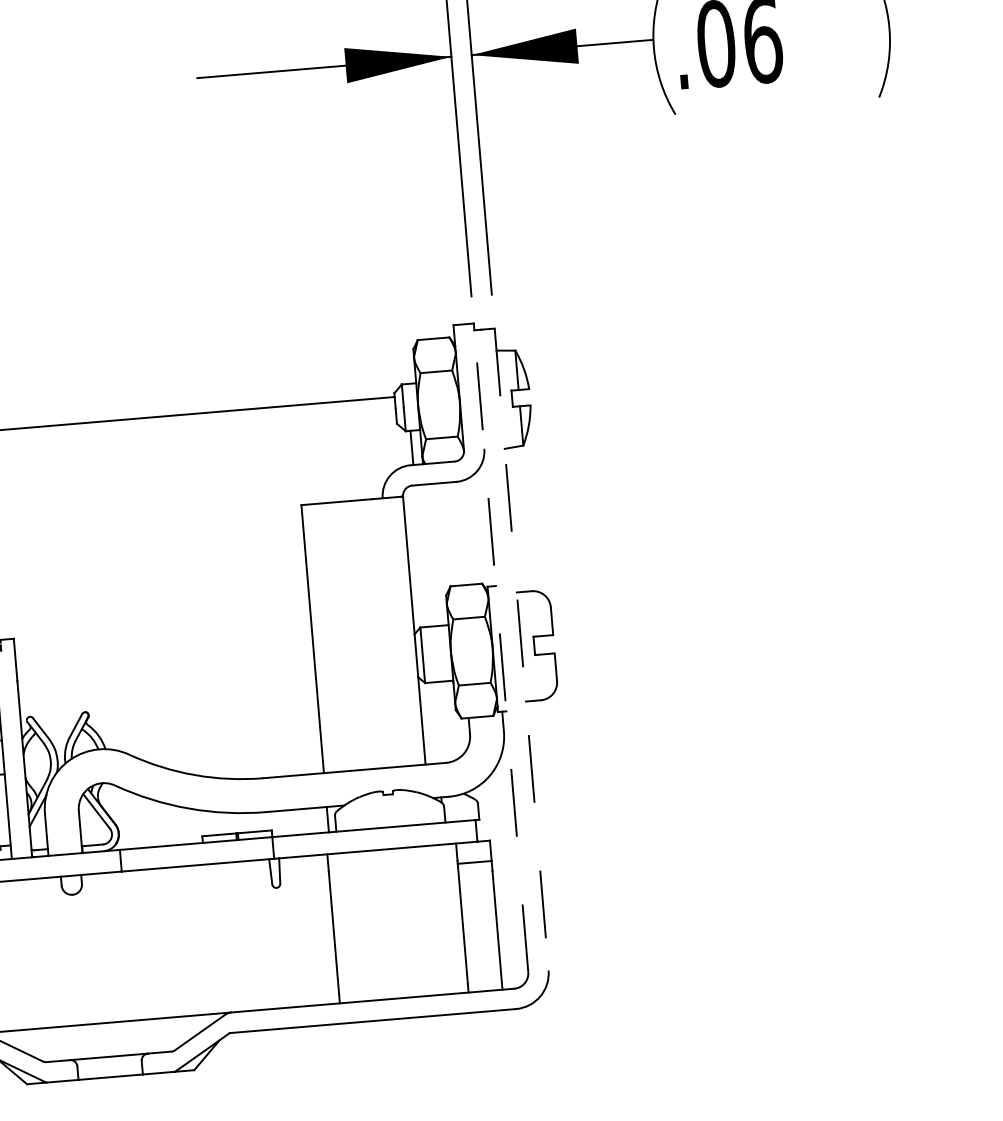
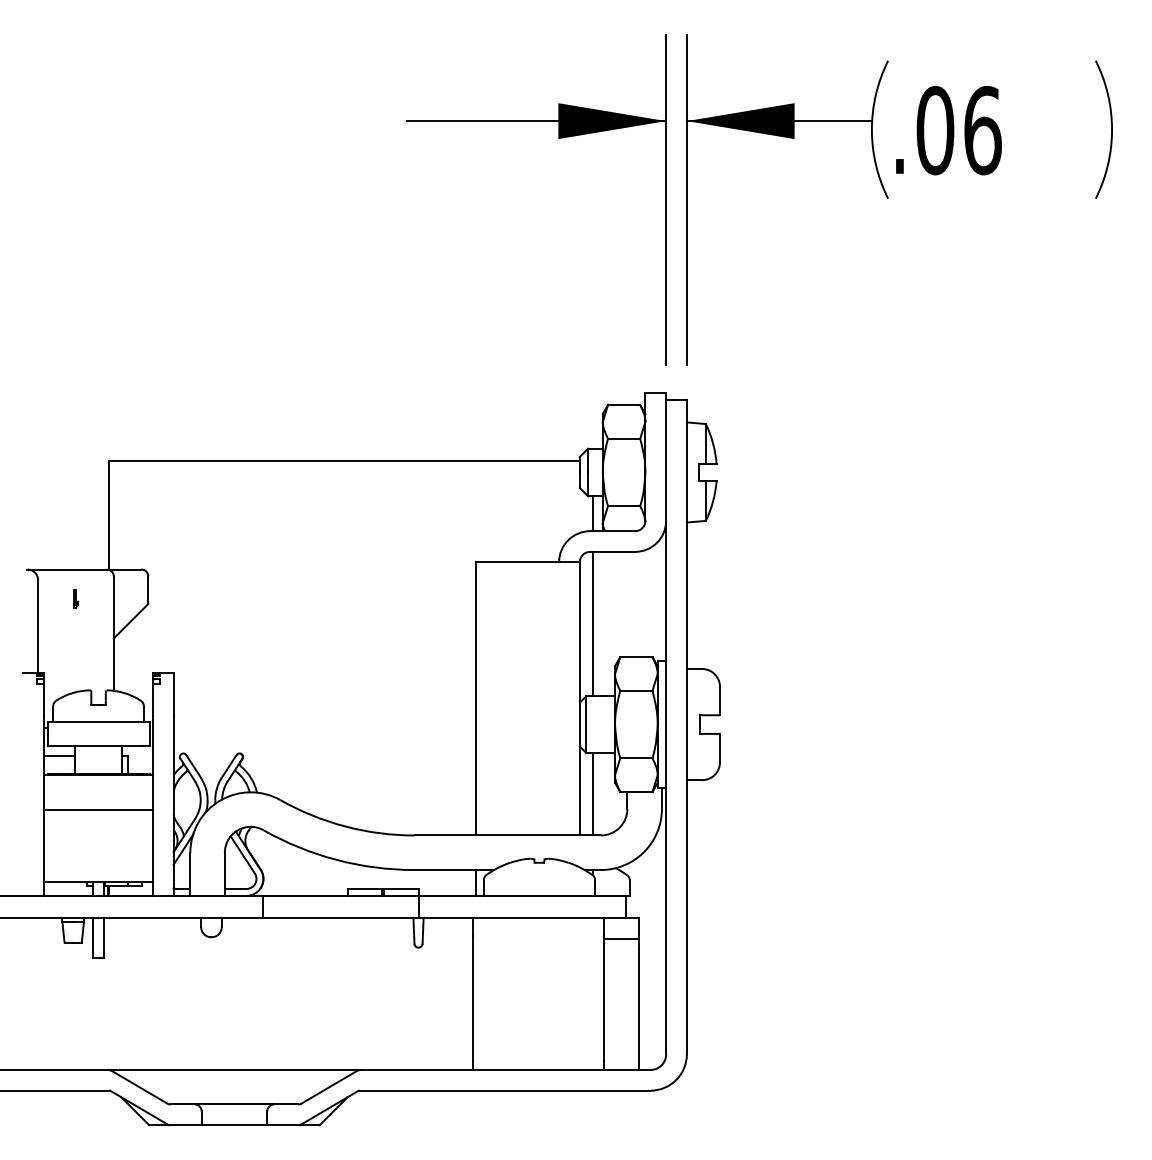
line: (420, 555) -> (592, 623), added
line: (521, 649) -> (686, 727), dashed -> solid
line: (501, 650) -> (666, 726), dashed -> solid
line: (434, 722) -> (592, 793), added

